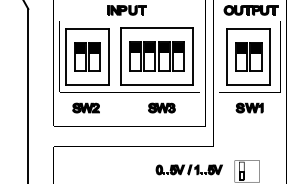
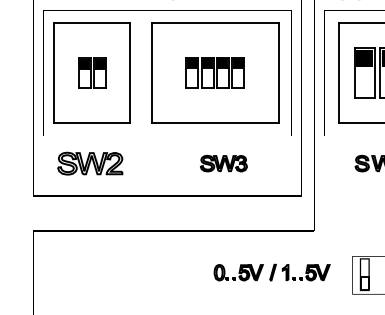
part: (87, 56) -> (92, 72), size x0.6
part: (156, 56) -> (214, 72), size x0.6
part: (85, 107) -> (89, 162), size x1.4

